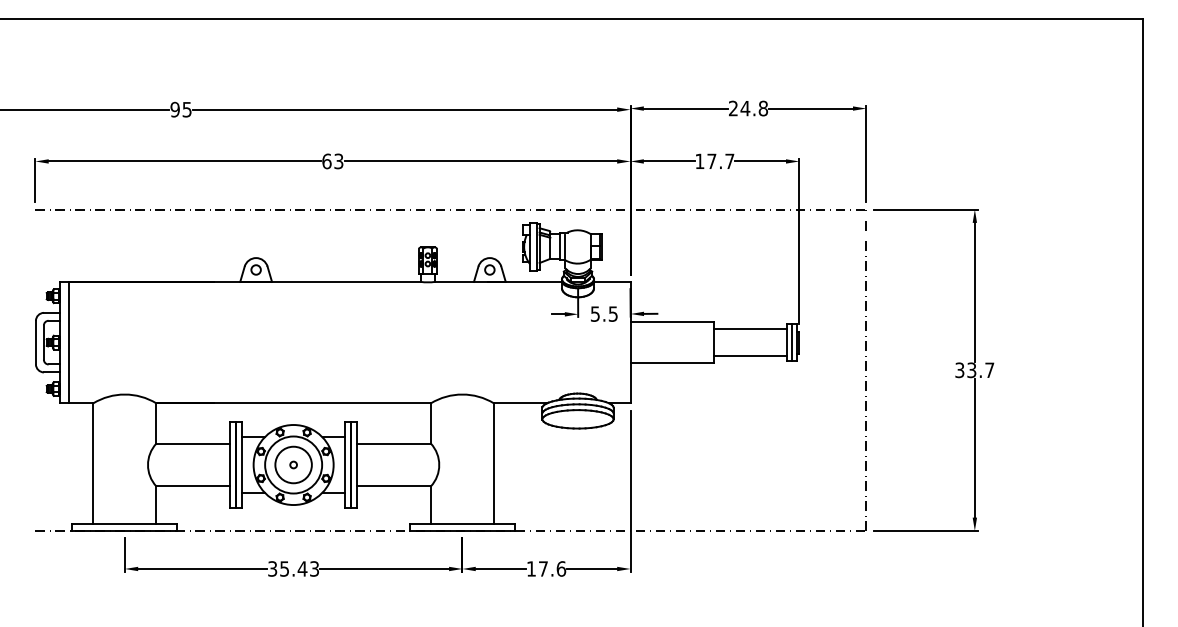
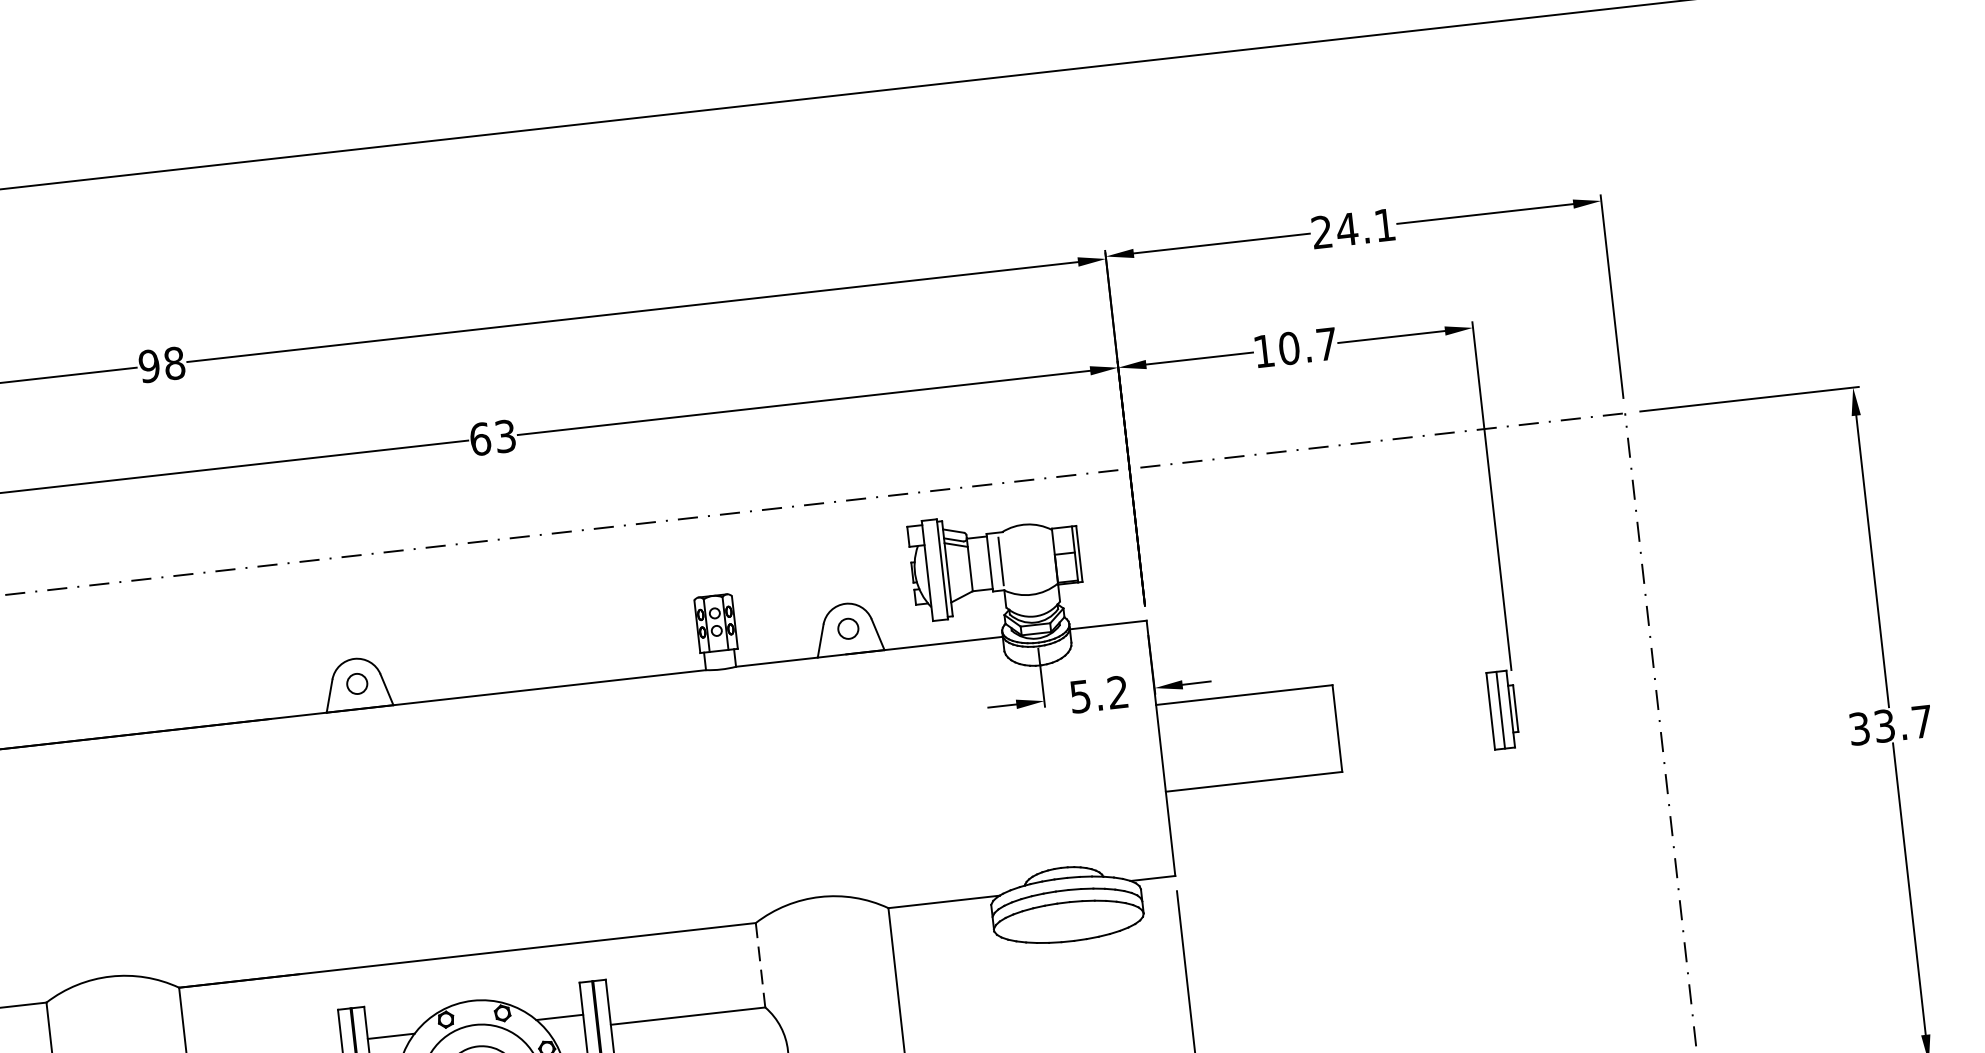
text: (762, 108) -> (1383, 225), 24.8 -> 24.1
text: (186, 109) -> (173, 363), 95 -> 98
text: (711, 161) -> (1288, 348), 17.7 -> 10.7
text: (612, 313) -> (1116, 691), 5.5 -> 5.2
line: (750, 329) -> (1409, 692), removed
line: (750, 356) -> (1416, 749), removed
line: (430, 422) -> (759, 963), solid -> dashed

